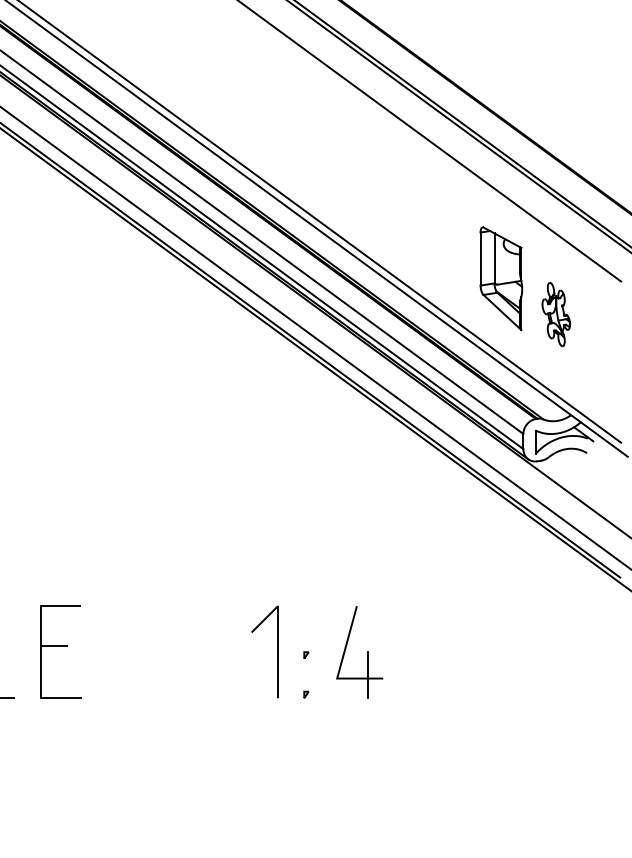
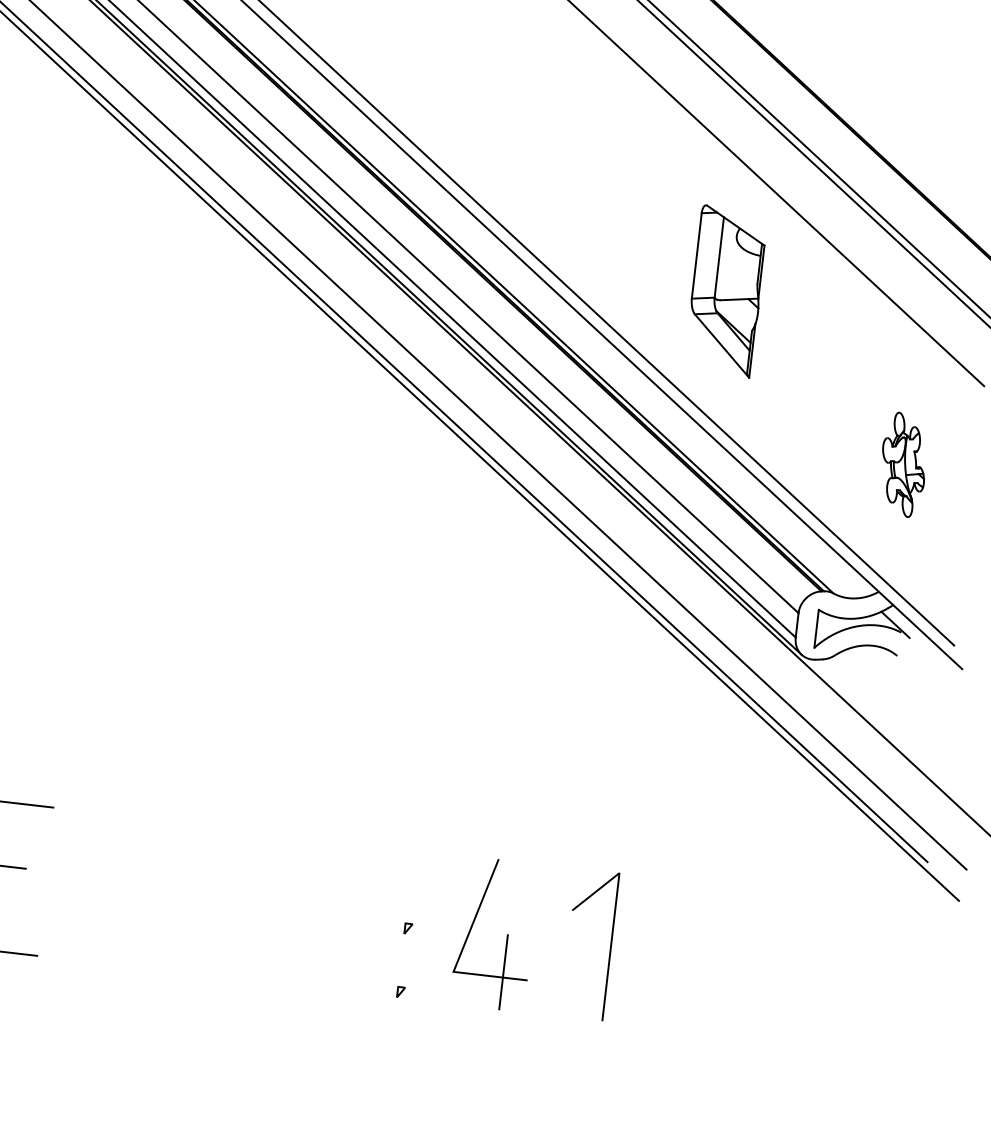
part: (501, 278) -> (726, 291), moved
part: (555, 314) -> (902, 464), moved
line: (277, 651) -> (610, 945), moved

